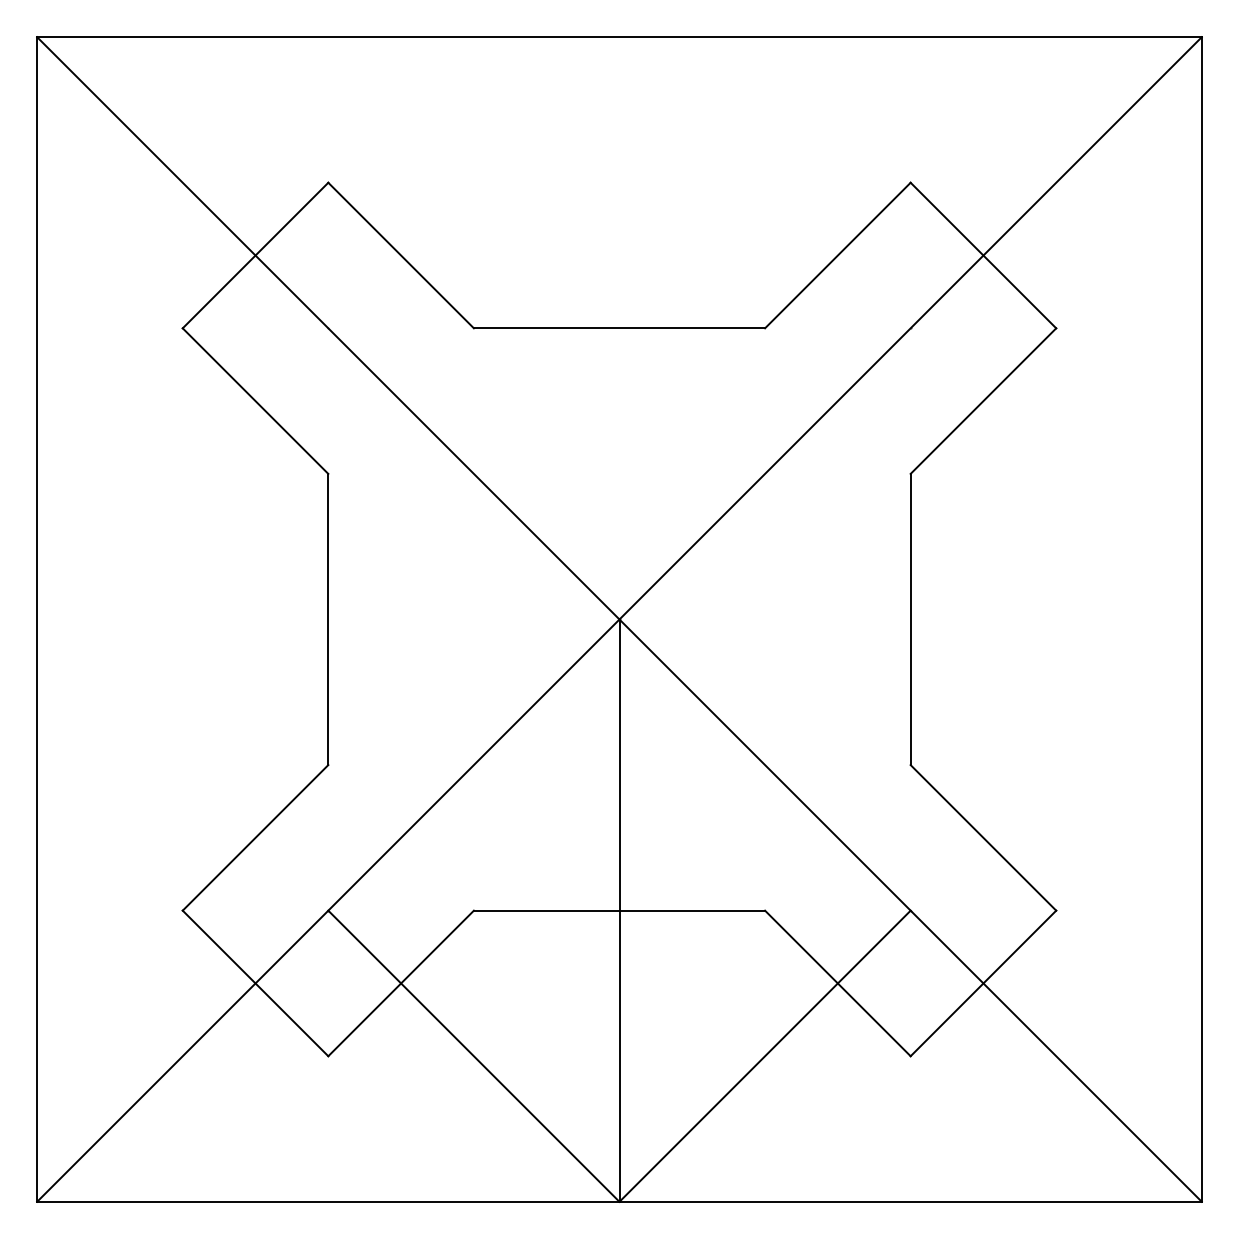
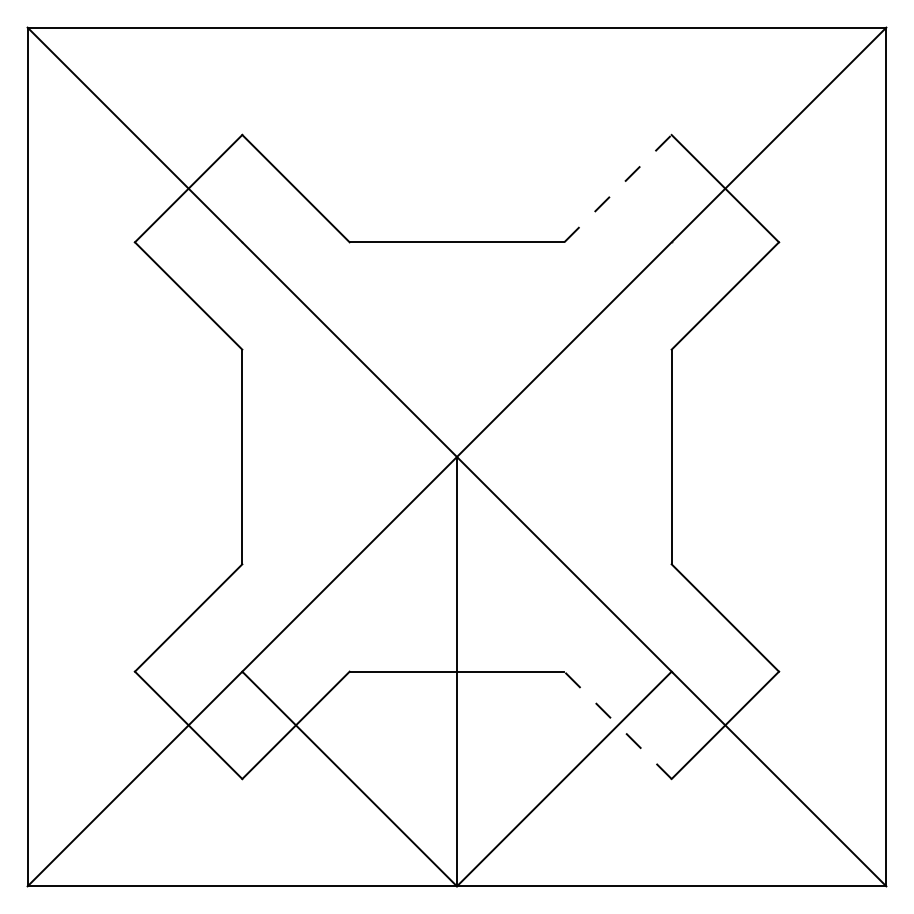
line: (837, 255) -> (617, 188), solid -> dashed
line: (837, 983) -> (617, 725), solid -> dashed

